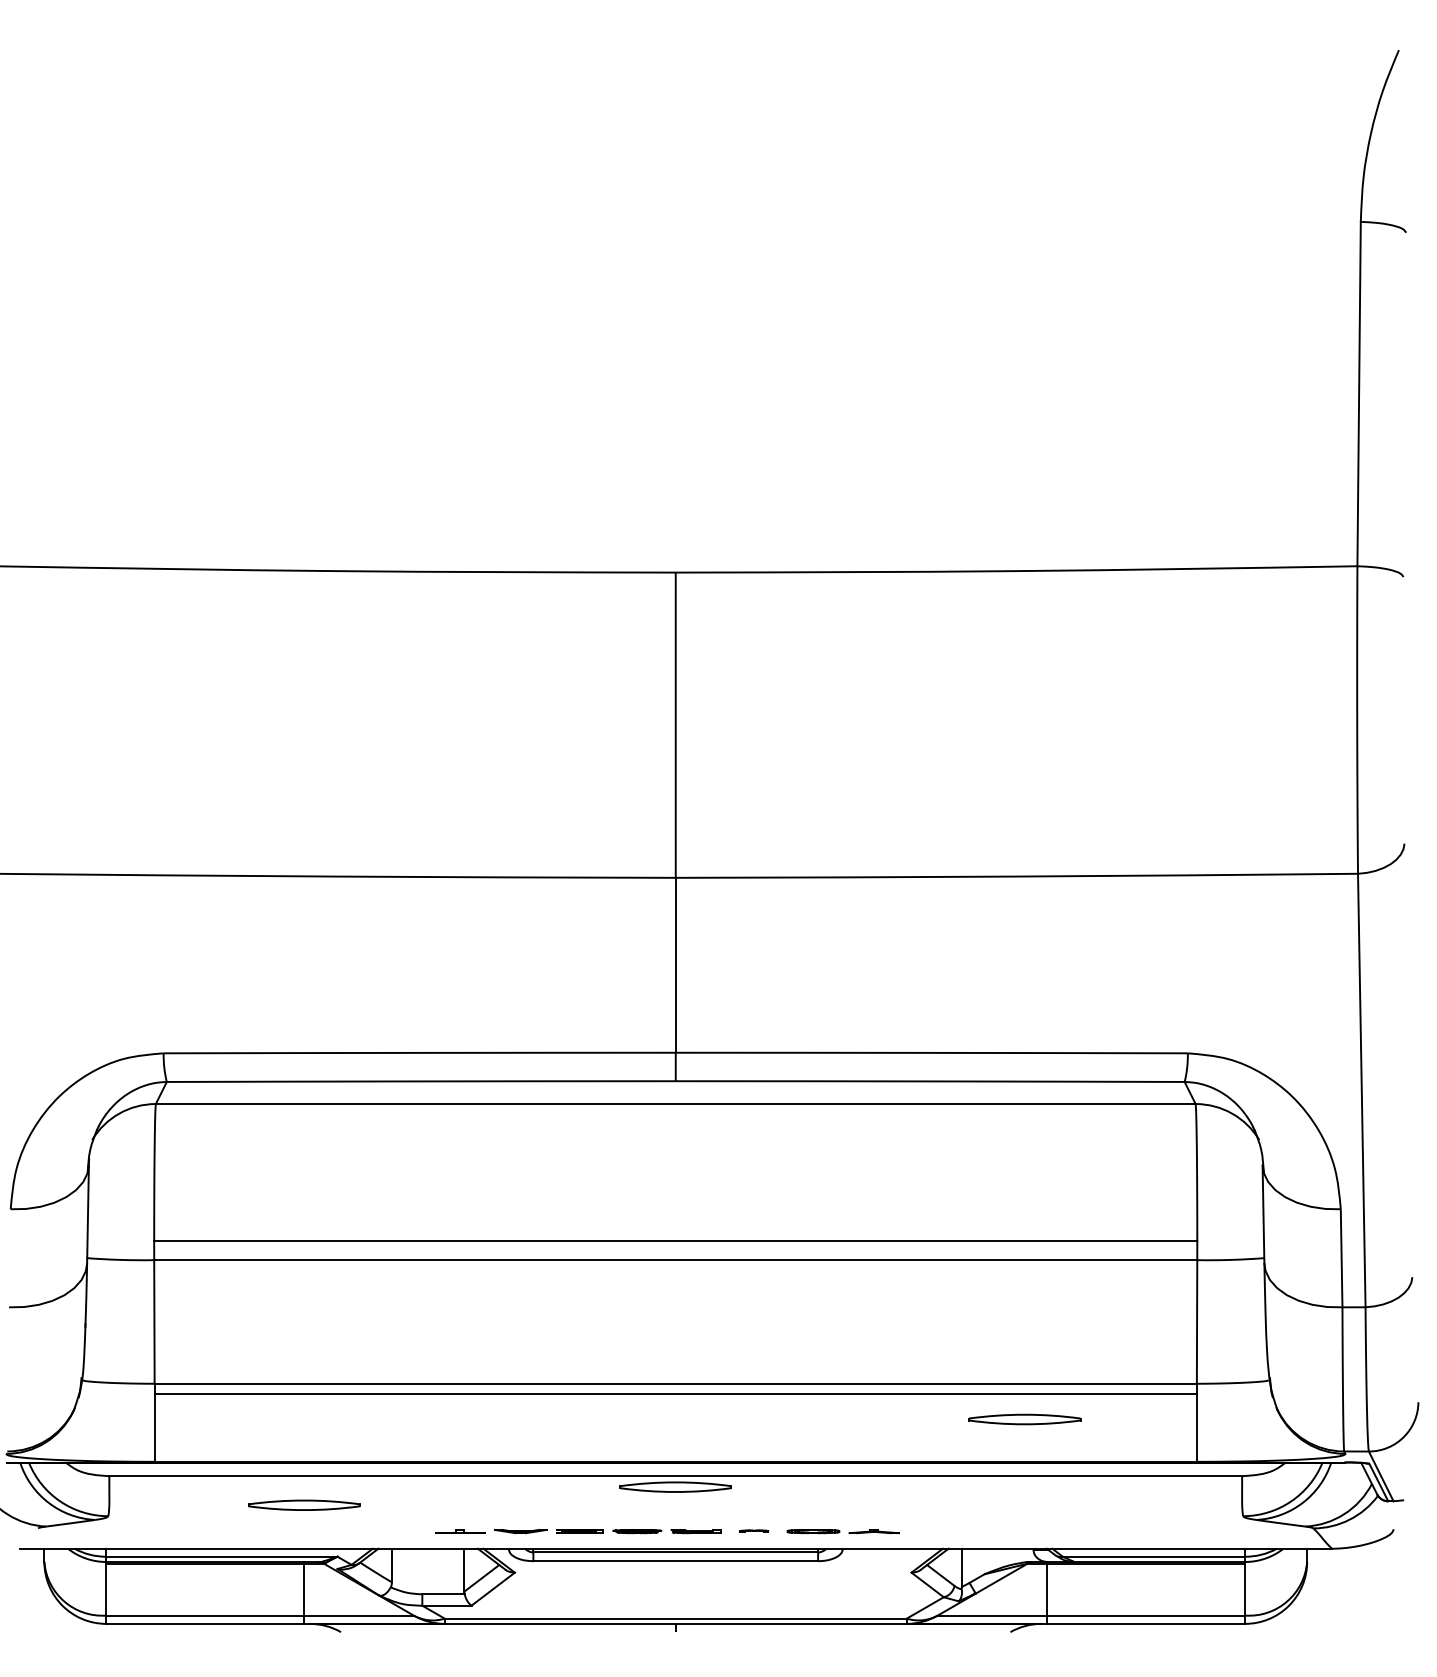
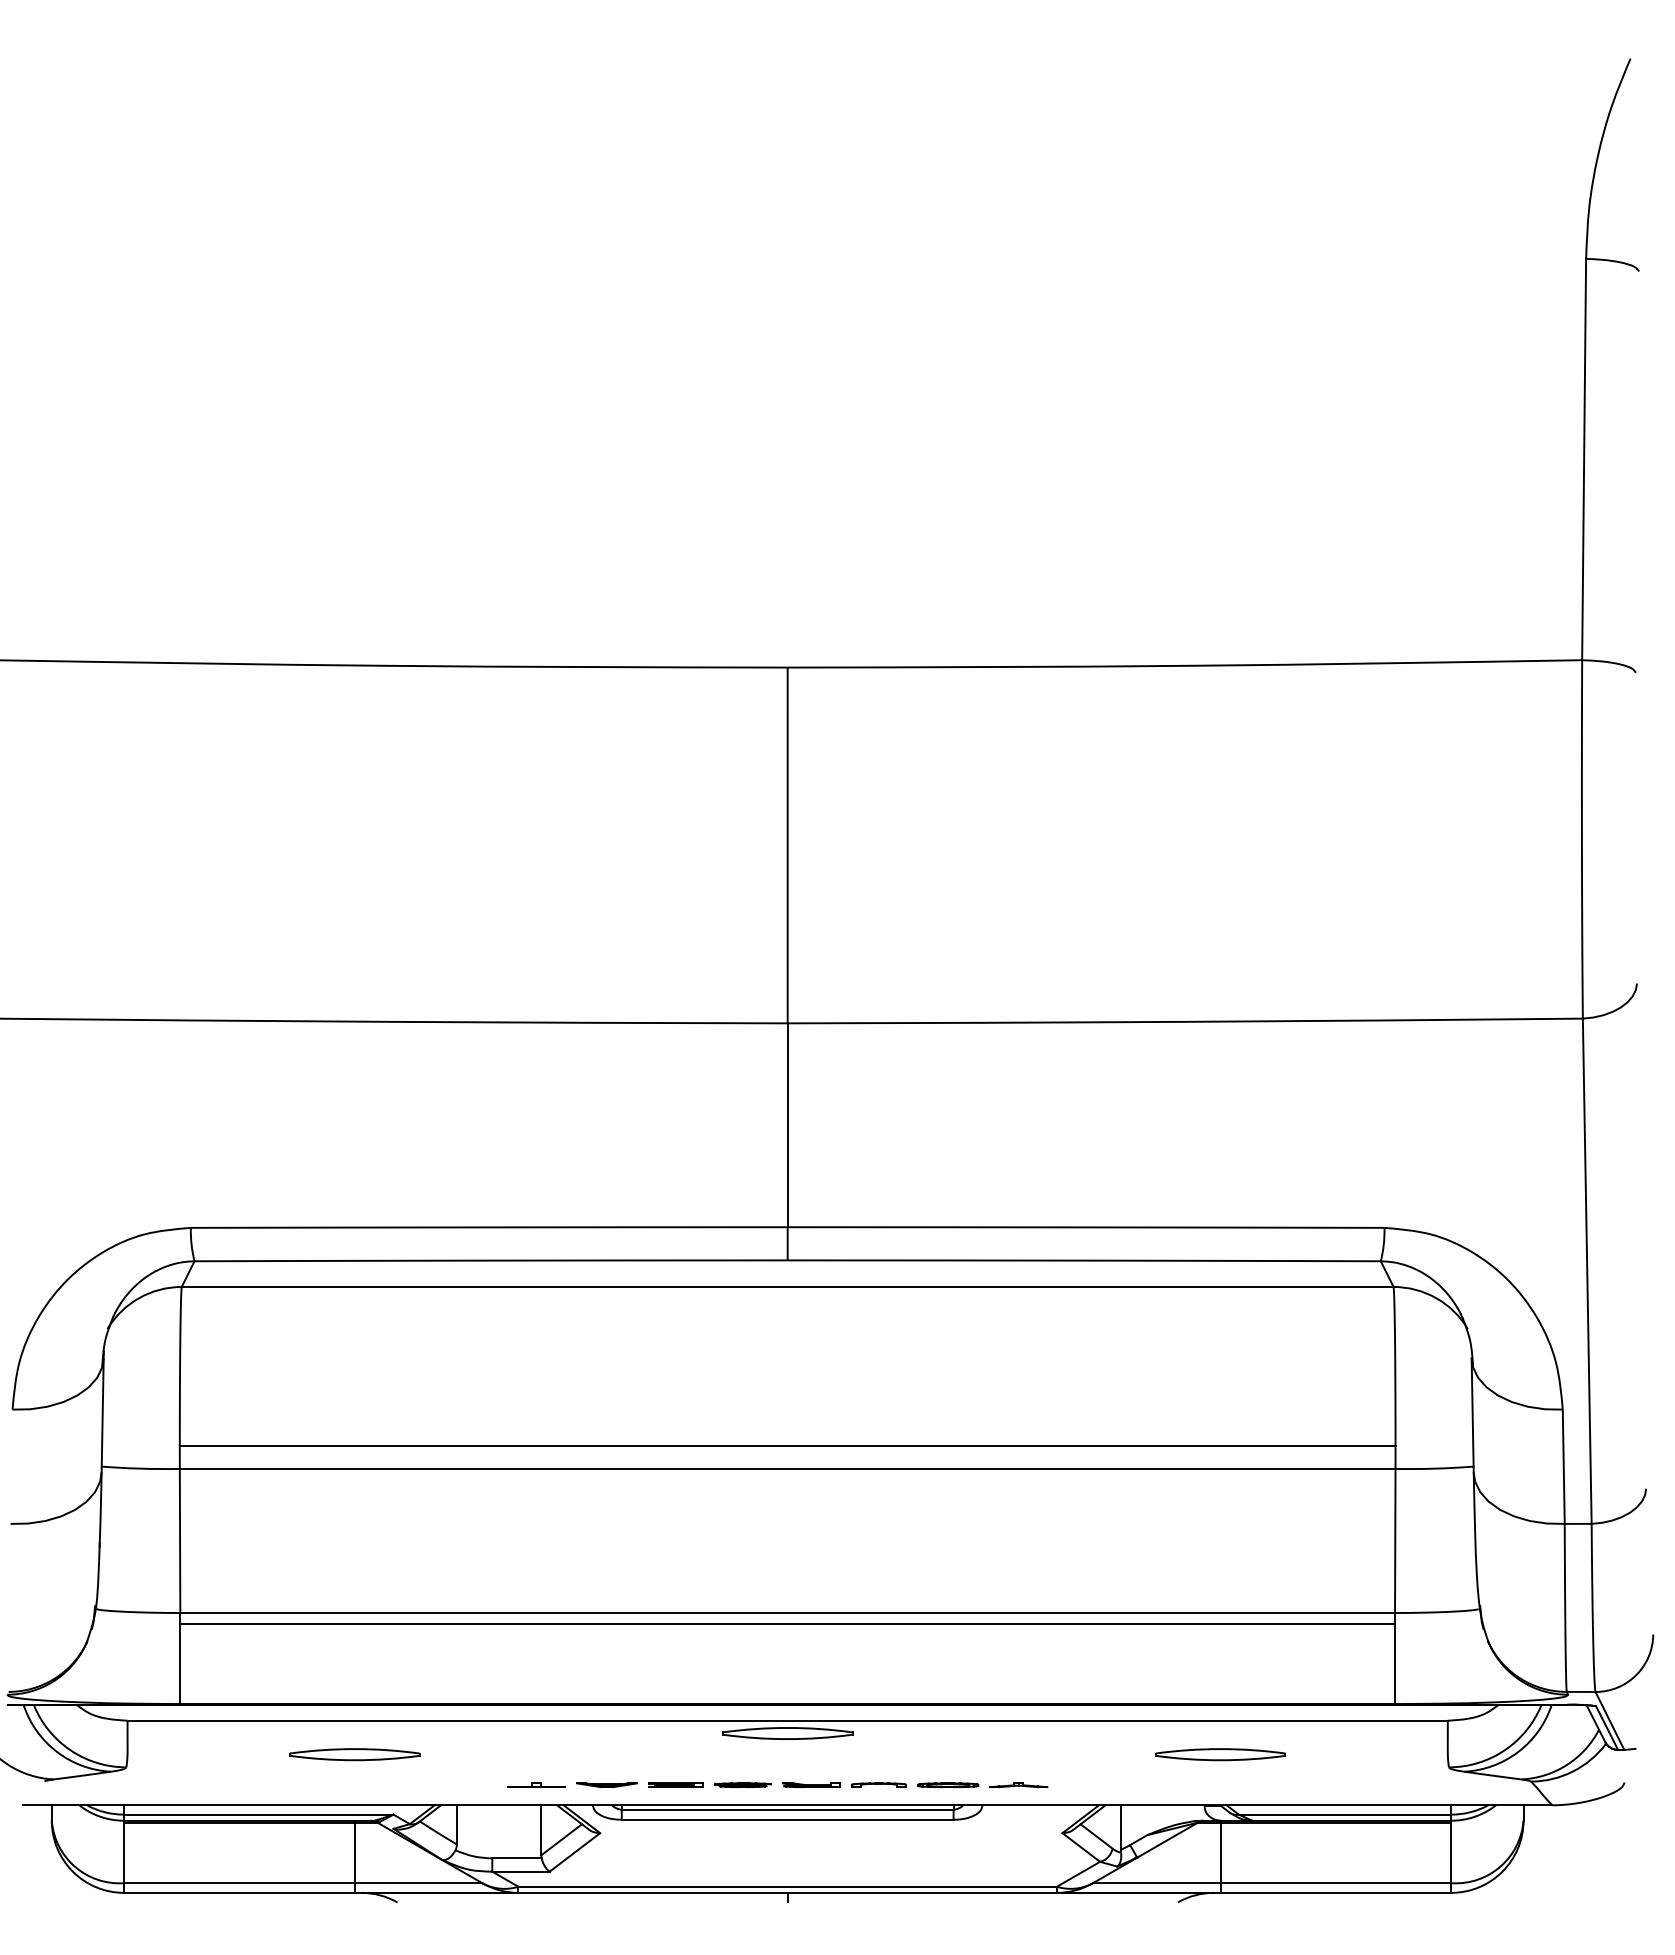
part: (1024, 1419) -> (1220, 1754), moved
part: (754, 1530) -> (879, 1784), size x1.67

